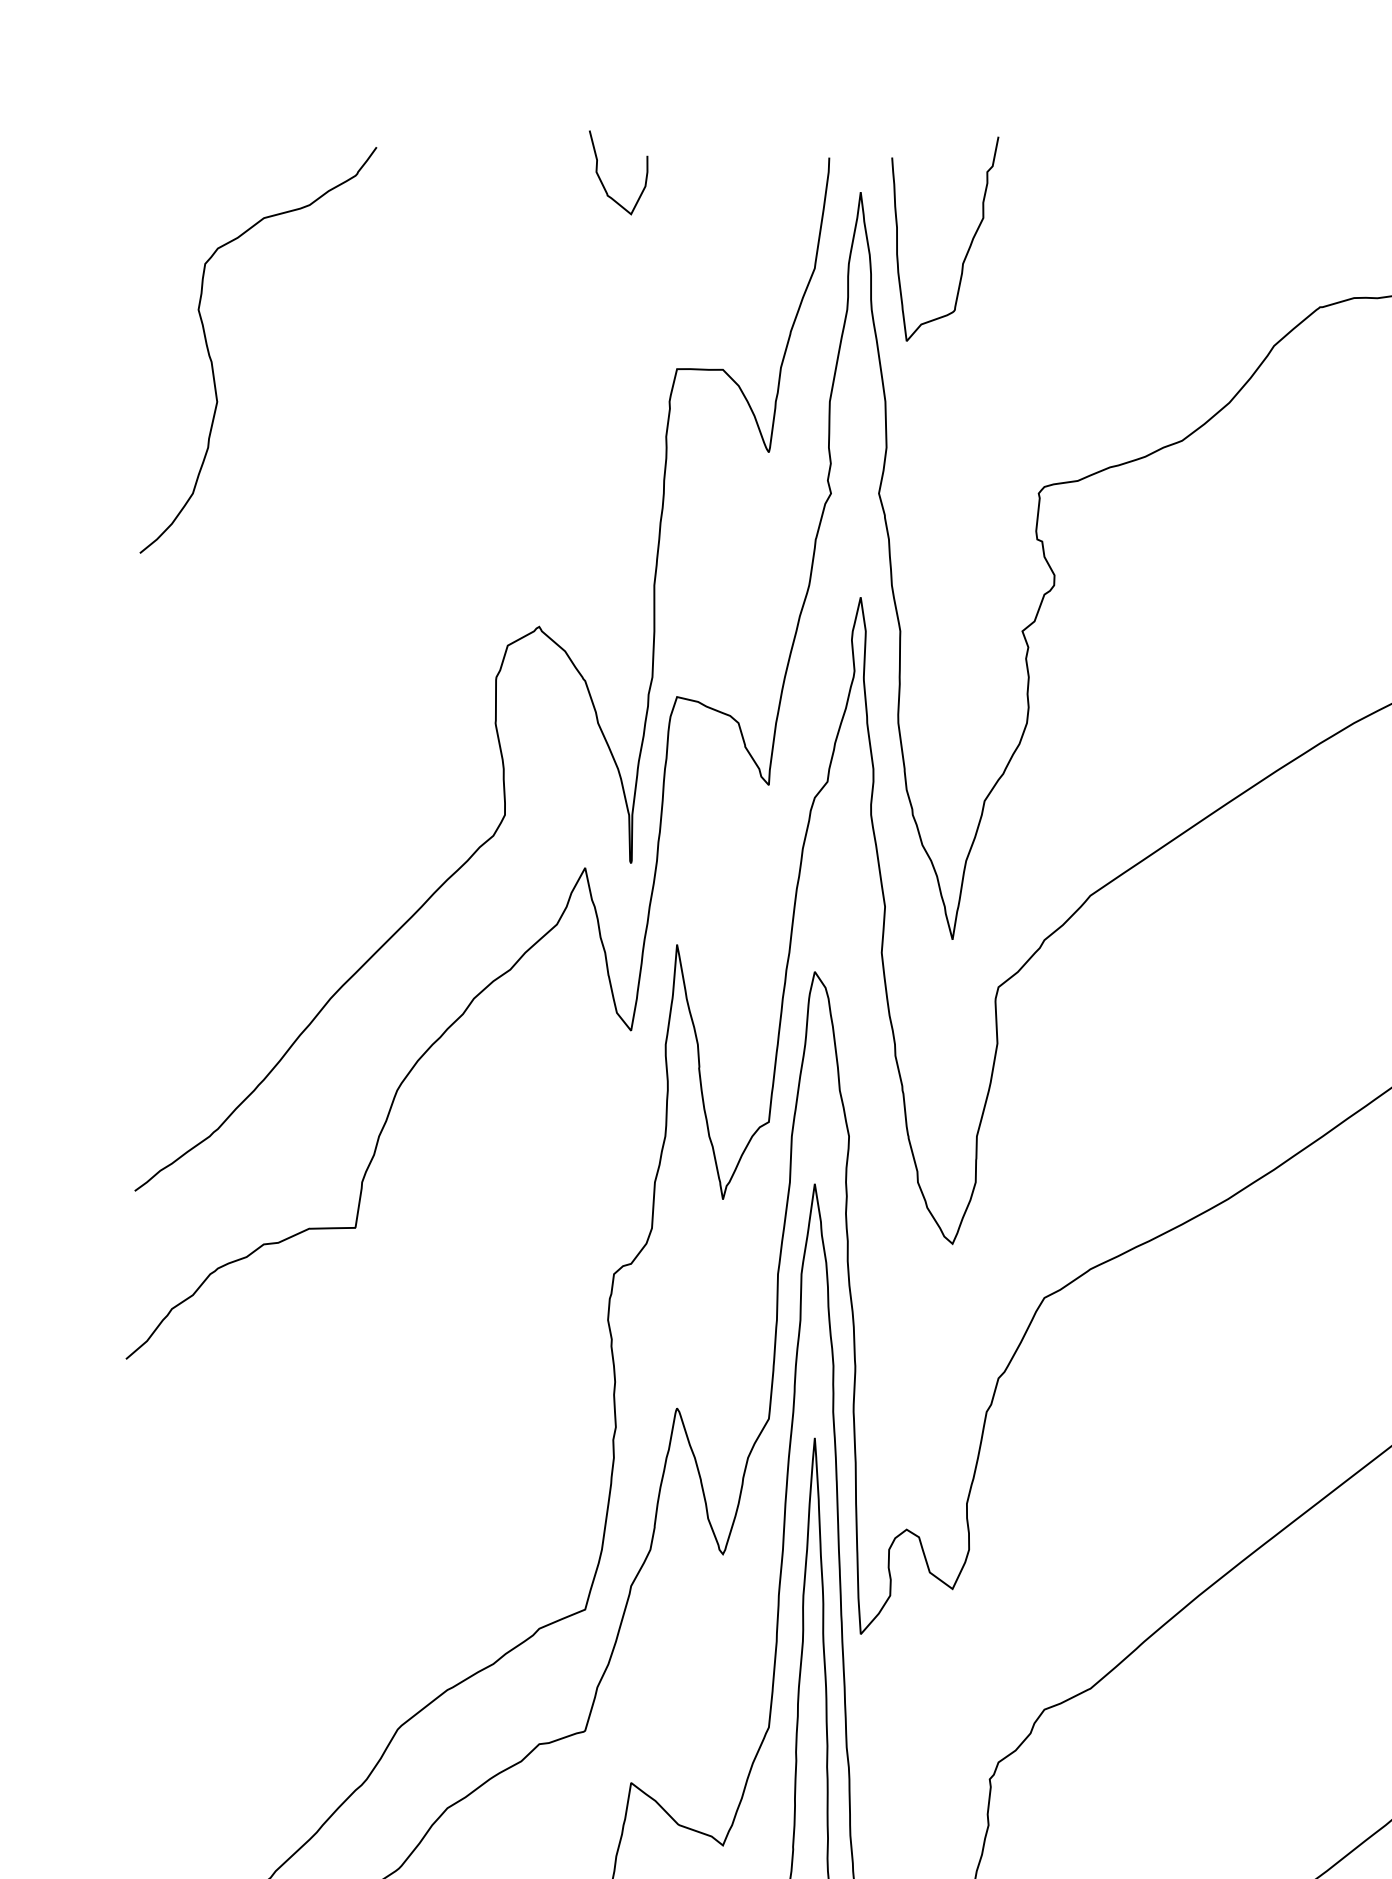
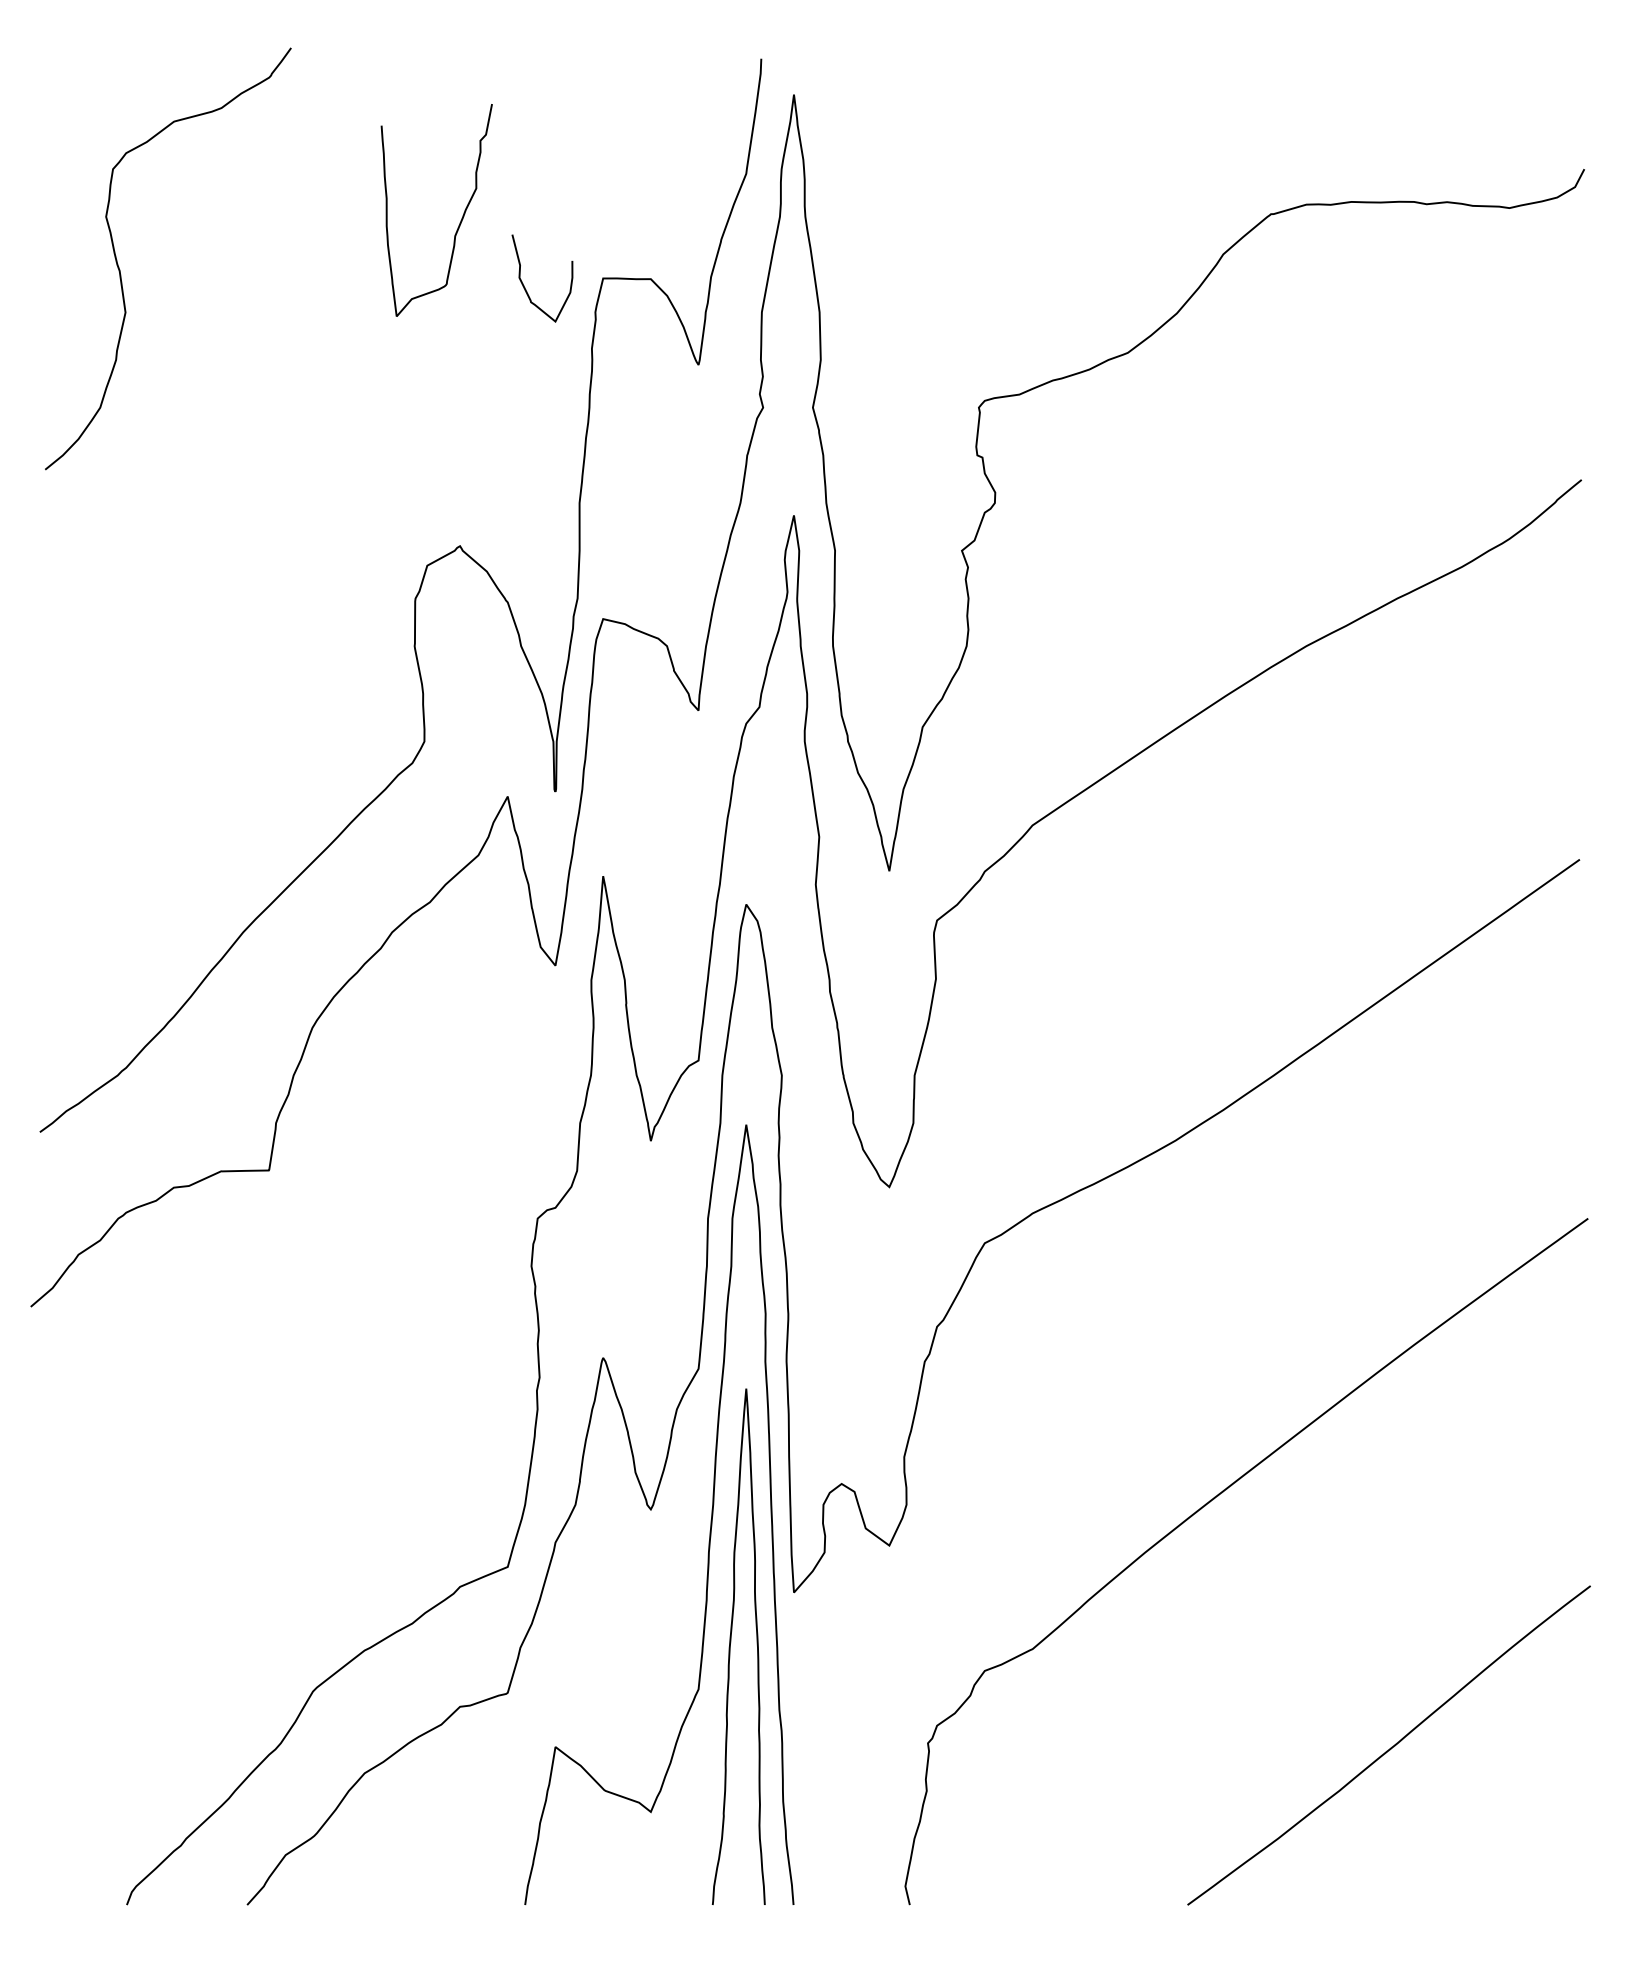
curve: (602, 181) -> (525, 287), moved
curve: (967, 250) -> (459, 222), moved

